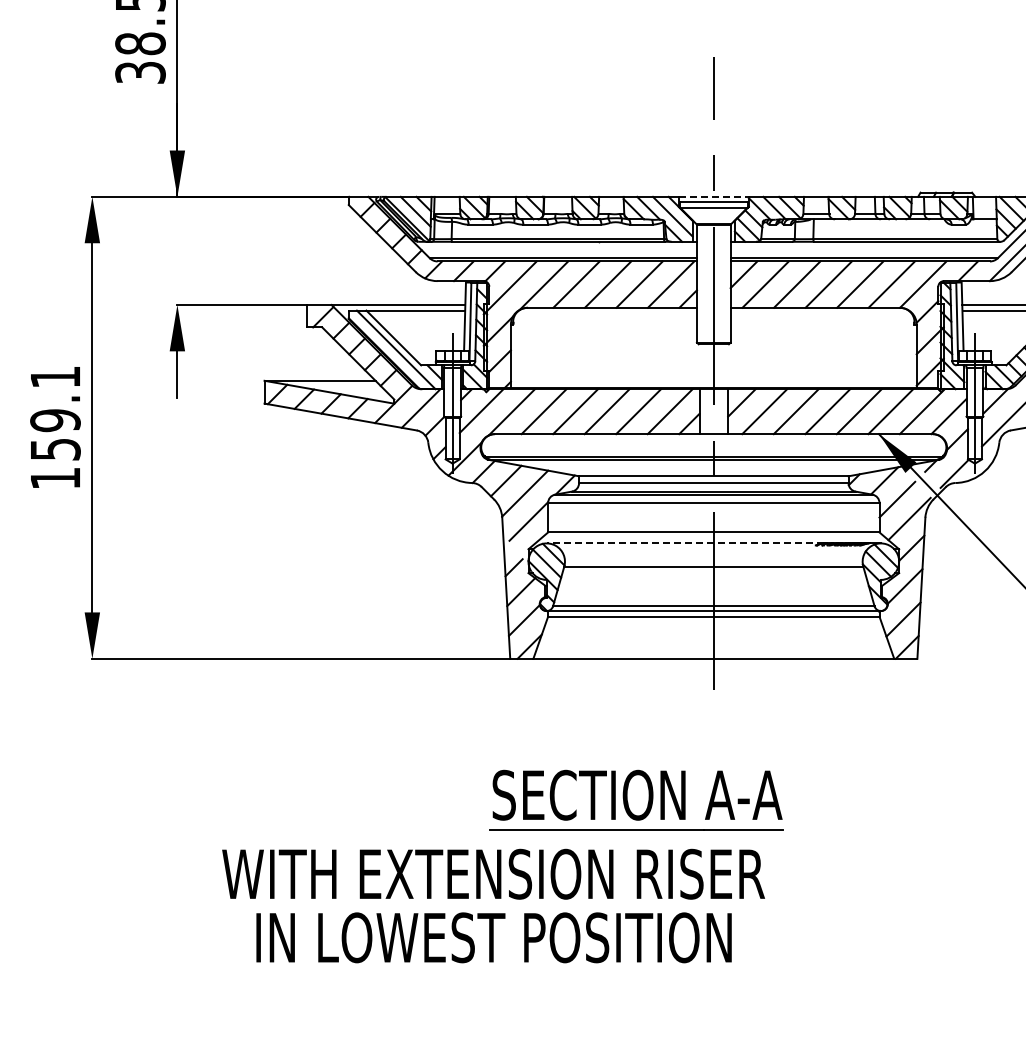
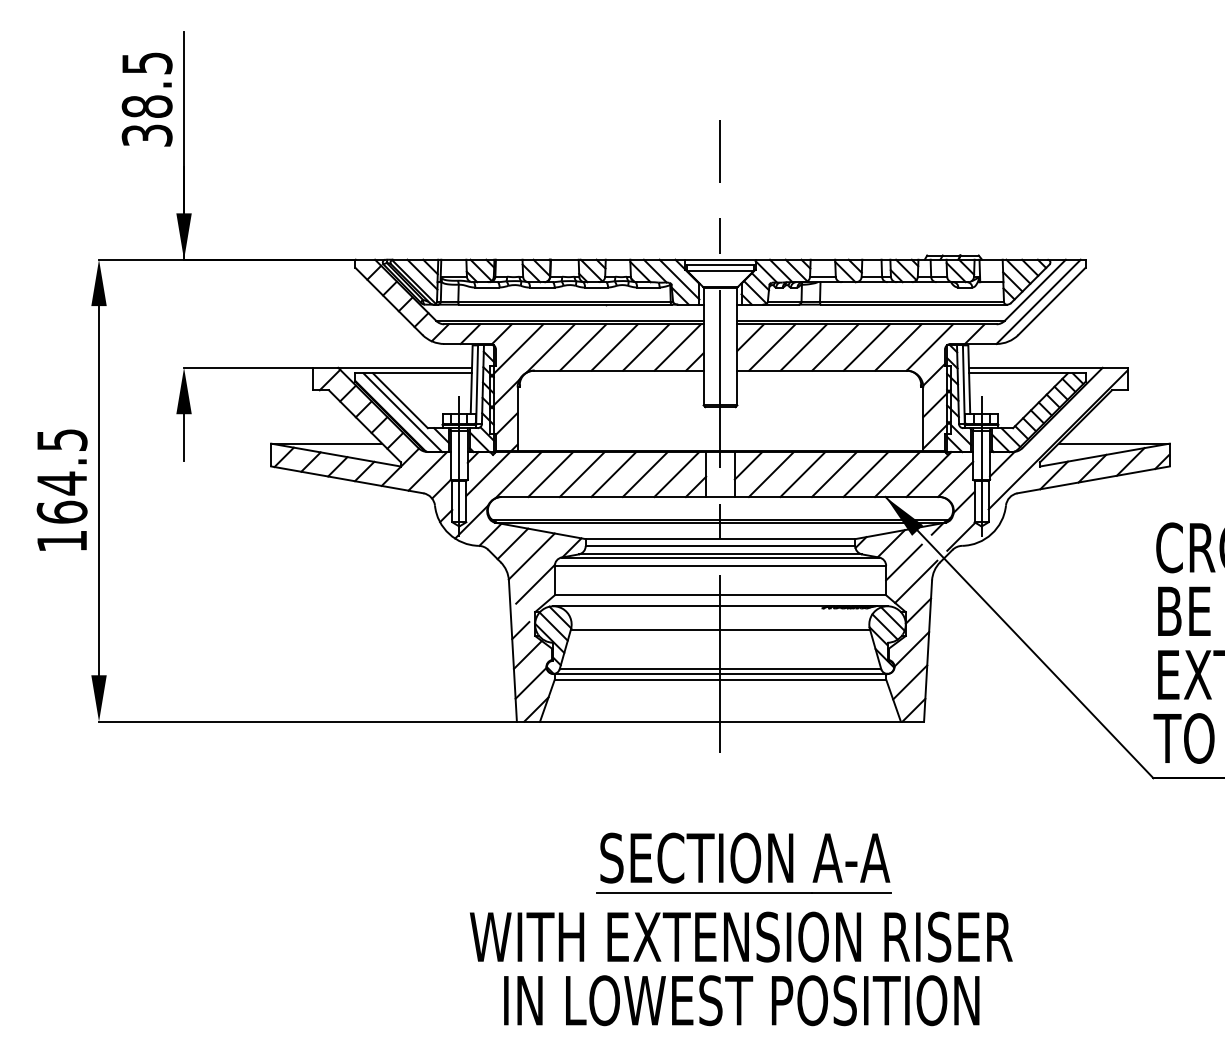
line: (713, 196) -> (720, 259), dashed -> solid
text: (54, 413) -> (61, 476), 159.1 -> 164.5
line: (685, 543) -> (692, 606), dashed -> solid
part: (635, 799) -> (743, 862), moved
text: (493, 905) -> (741, 968), moved

